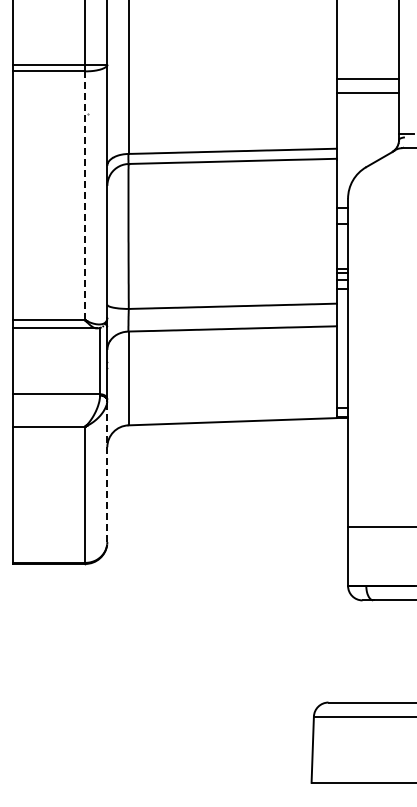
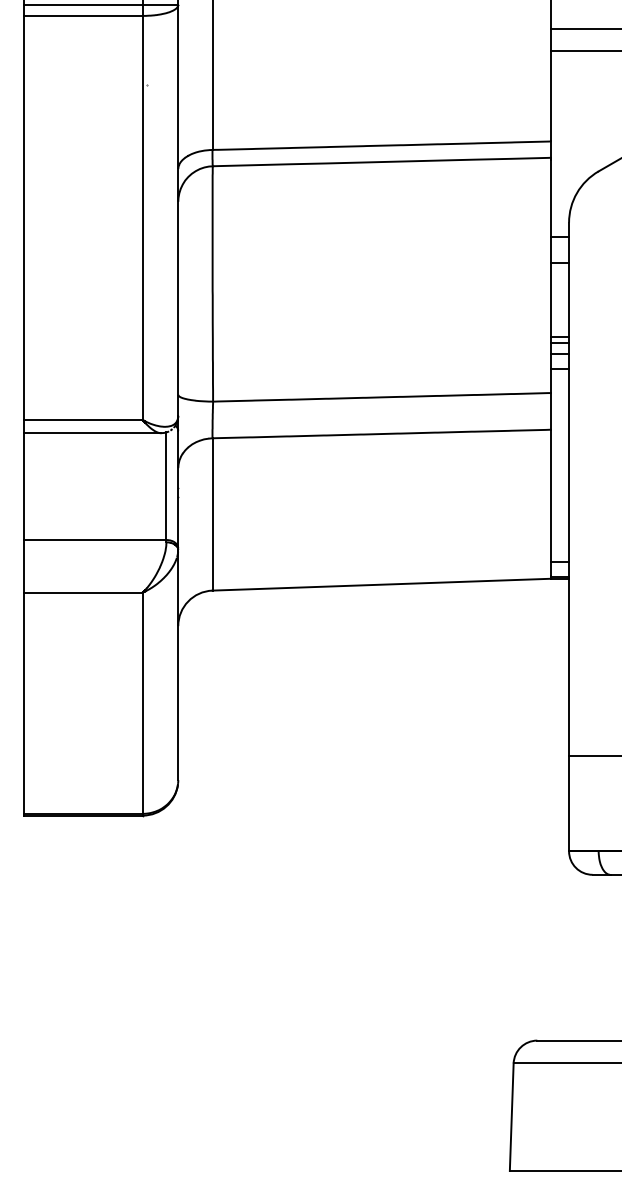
line: (85, 195) -> (142, 217), dashed -> solid
line: (107, 471) -> (178, 665), dashed -> solid

